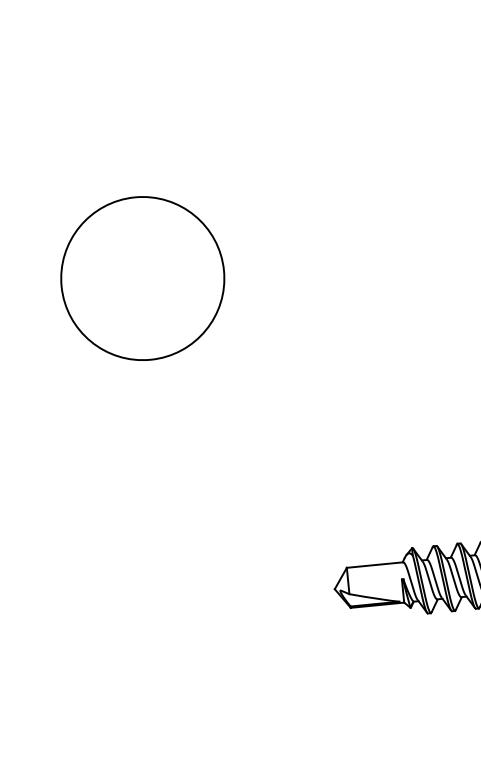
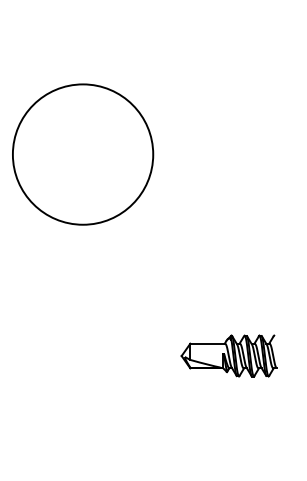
circle: (142, 278) -> (82, 154), size x1.4

